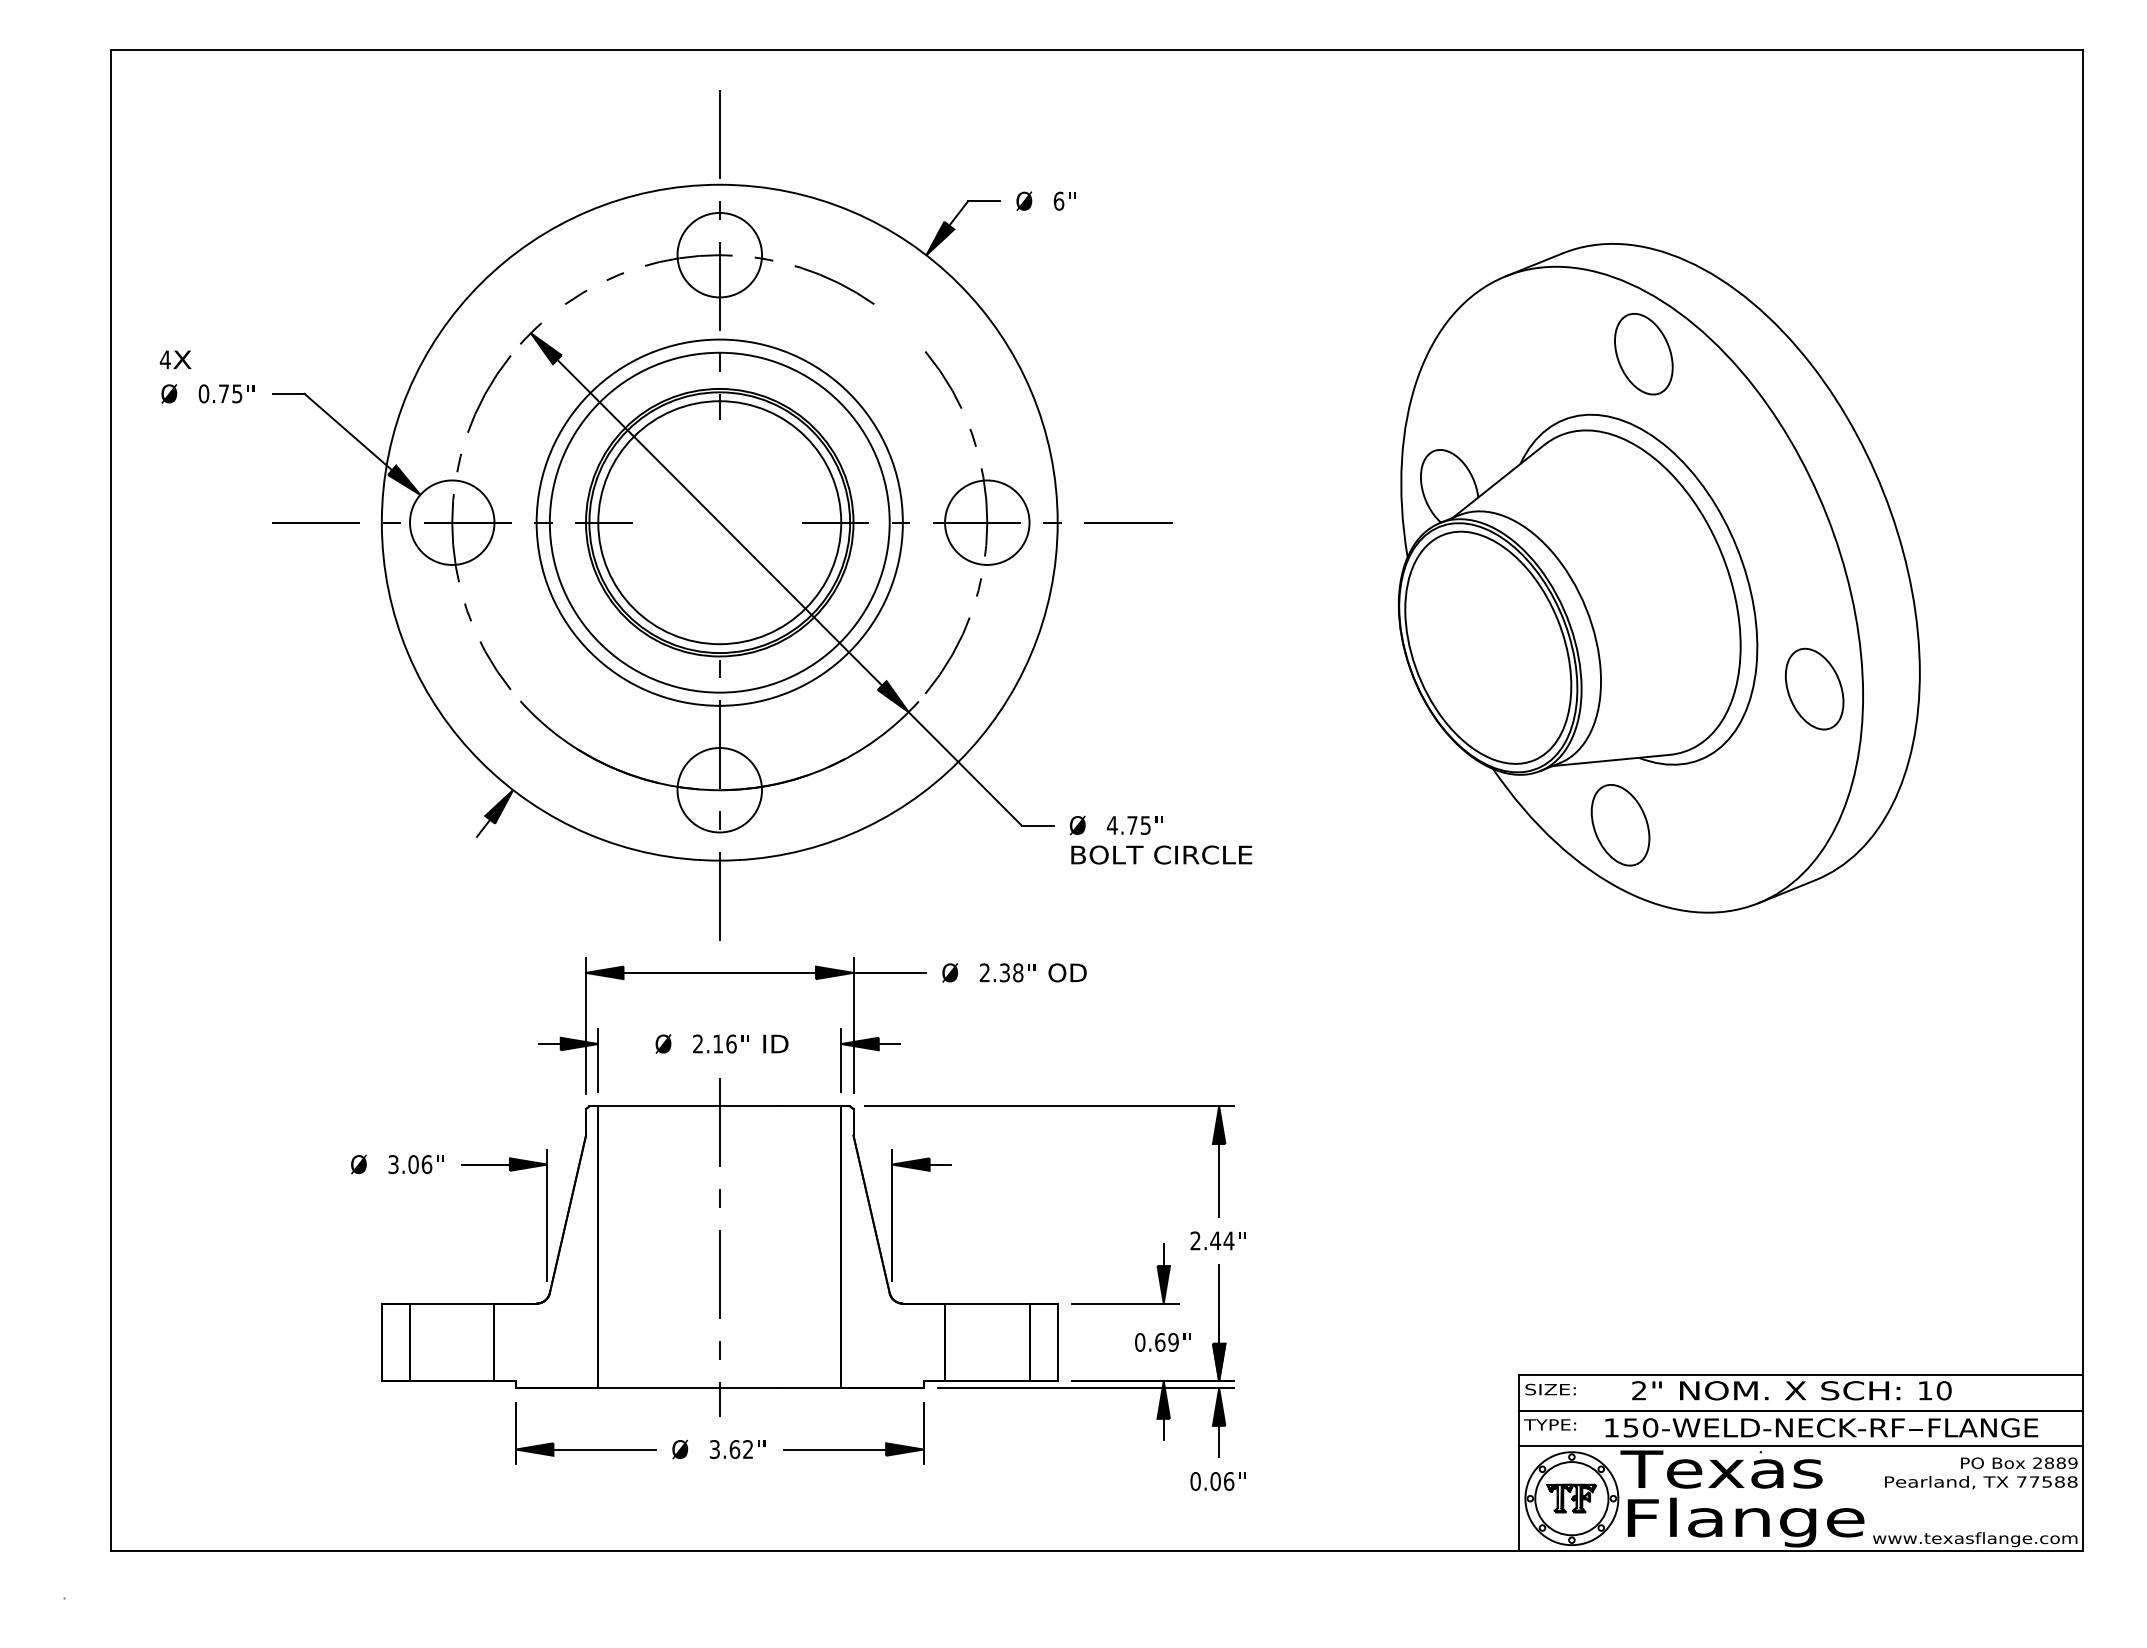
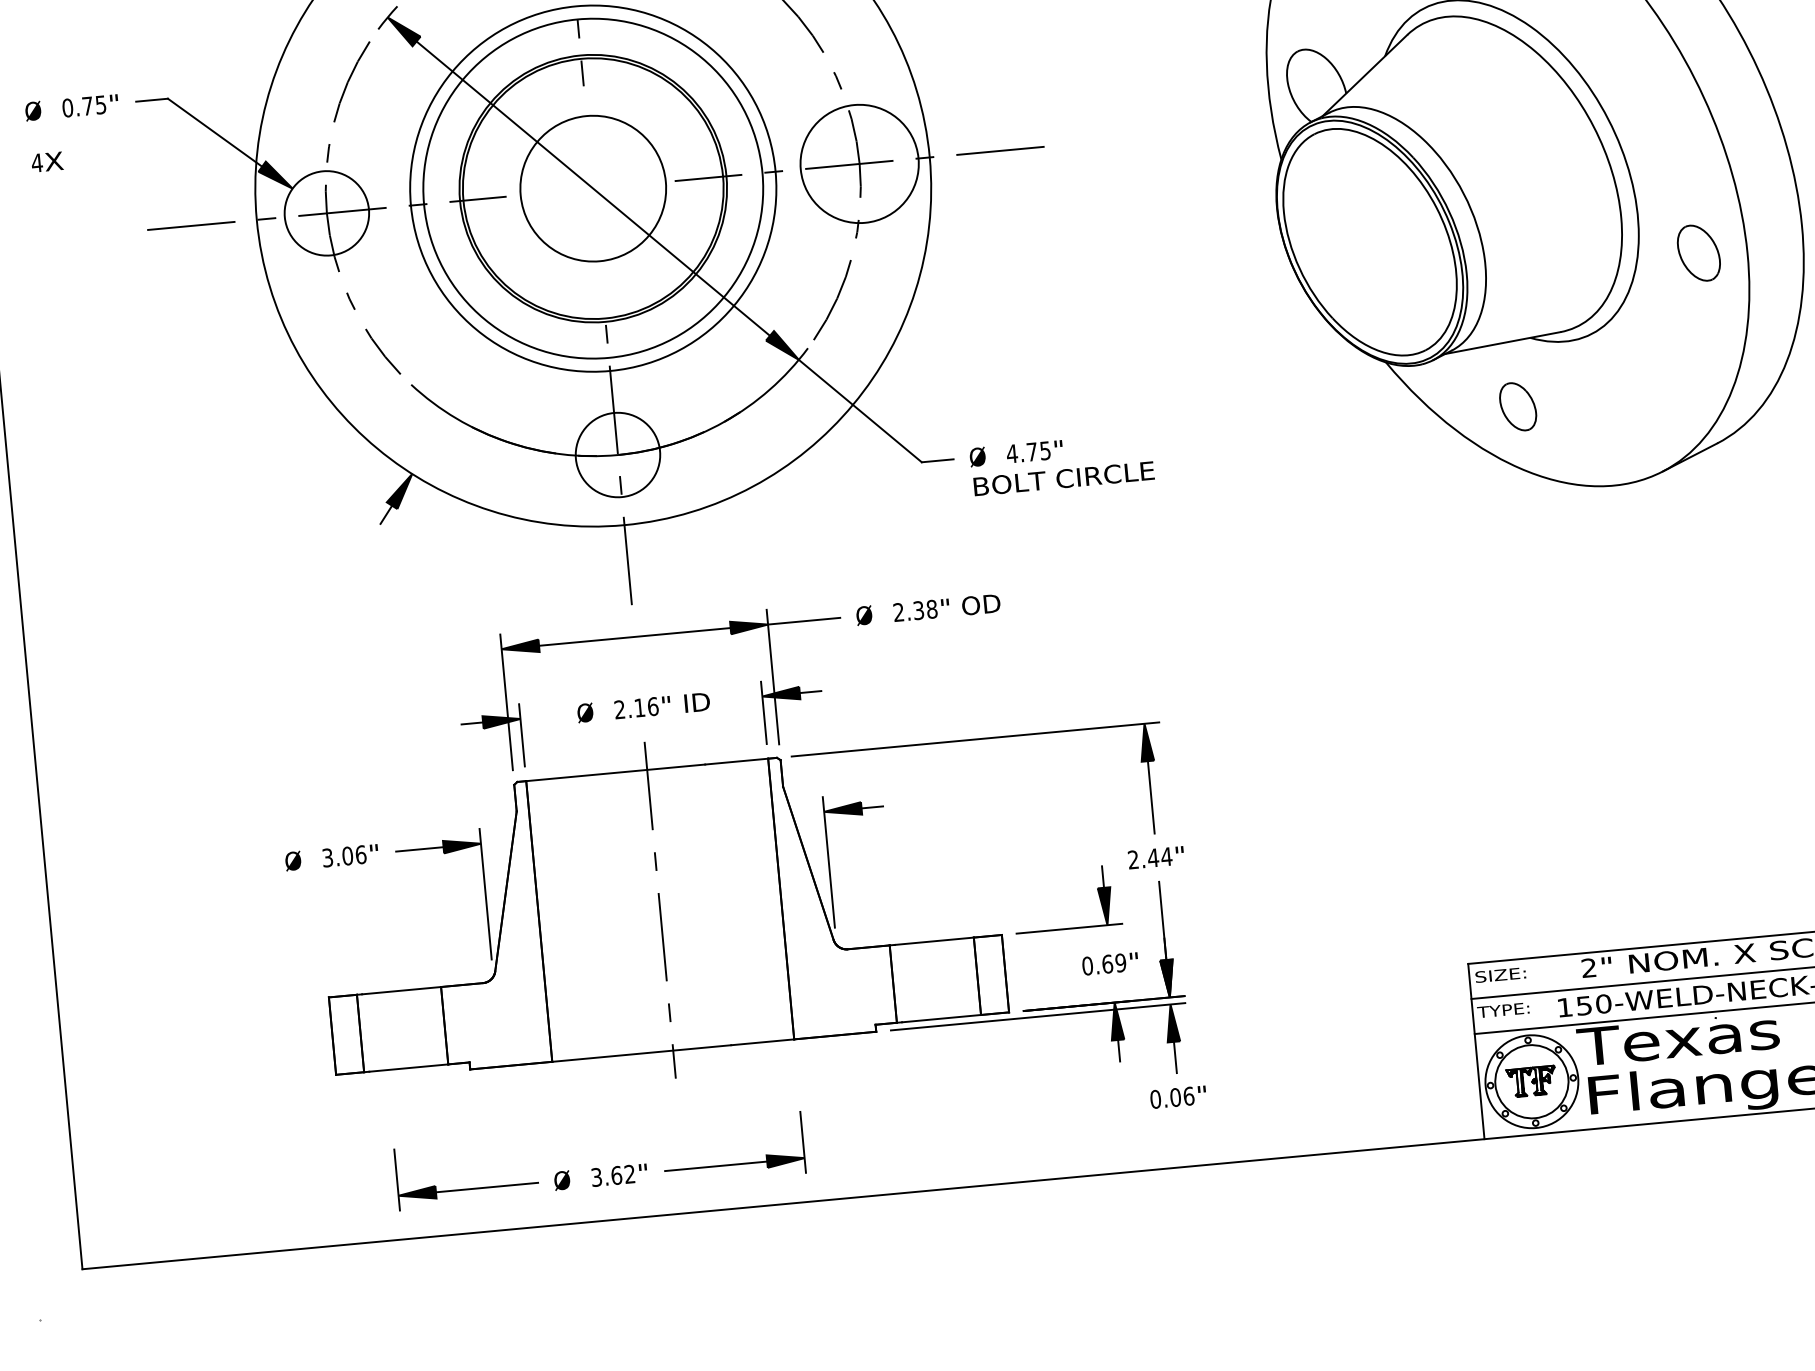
text: (175, 359) -> (47, 161), moved
circle: (719, 522) -> (592, 188), size x0.6
circle: (987, 522) -> (859, 163), size x1.4
part: (1814, 688) -> (1698, 252), size x0.7
part: (1620, 825) -> (1518, 406), size x0.6
part: (717, 1440) -> (598, 1168), moved

